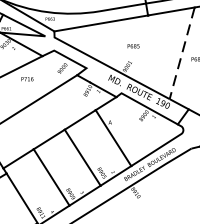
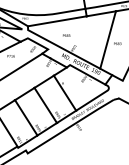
text: (133, 46) -> (66, 35), moved
line: (182, 54) -> (108, 40), dashed -> solid

